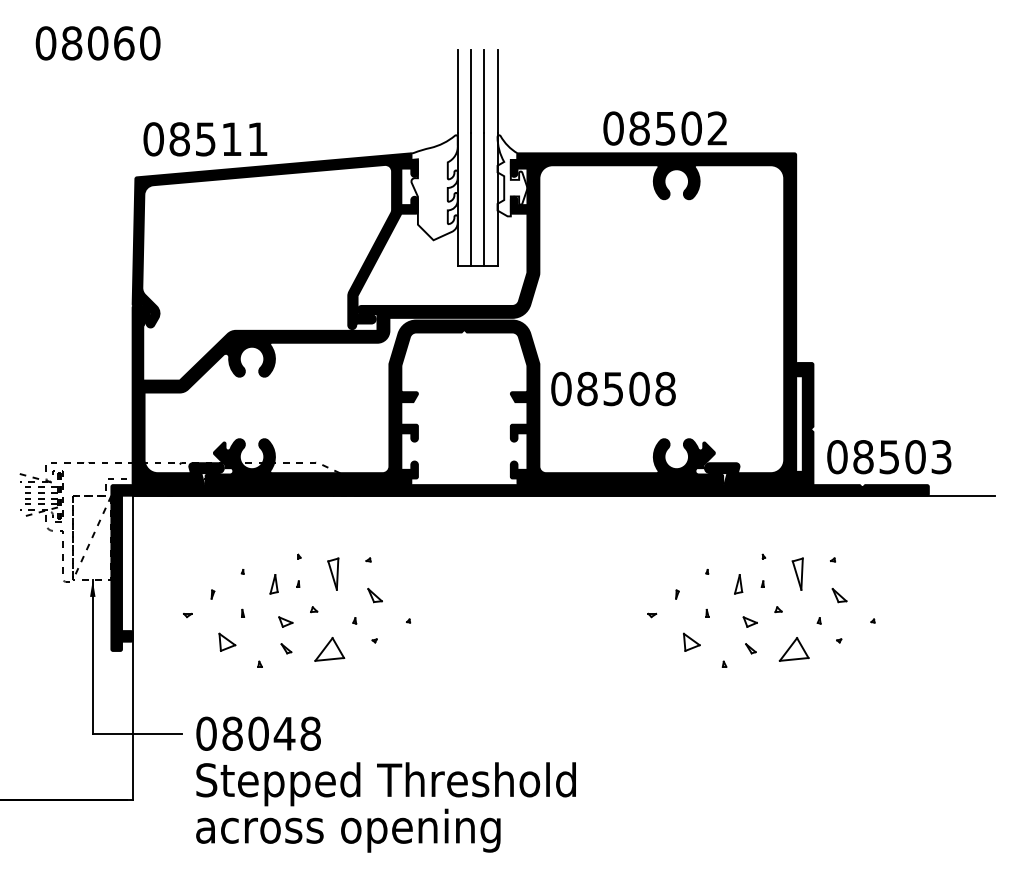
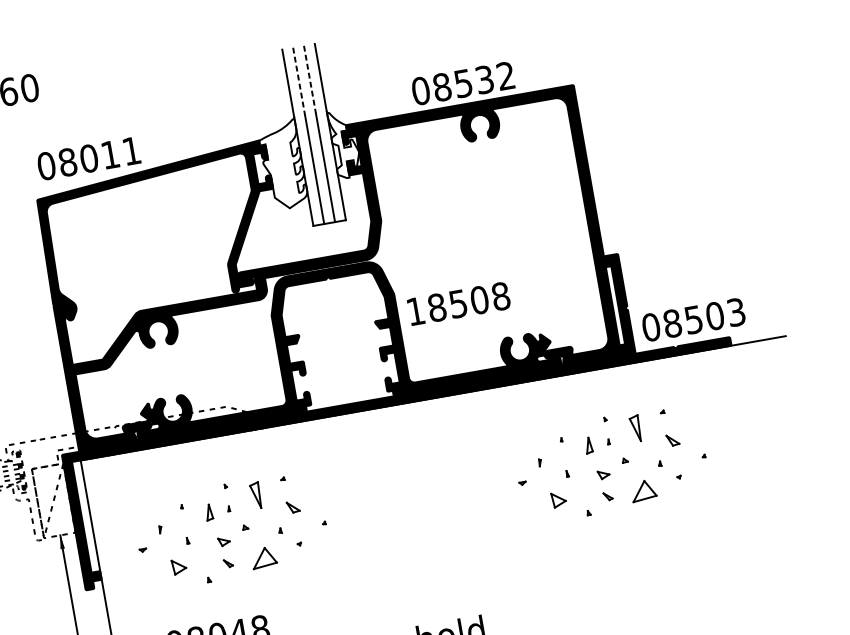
line: (471, 92) -> (299, 82), solid -> dashed
line: (484, 92) -> (310, 80), solid -> dashed
text: (691, 128) -> (484, 79), 08502 -> 08532
text: (205, 139) -> (88, 158), 08511 -> 08011
text: (561, 388) -> (415, 311), 08508 -> 18508

